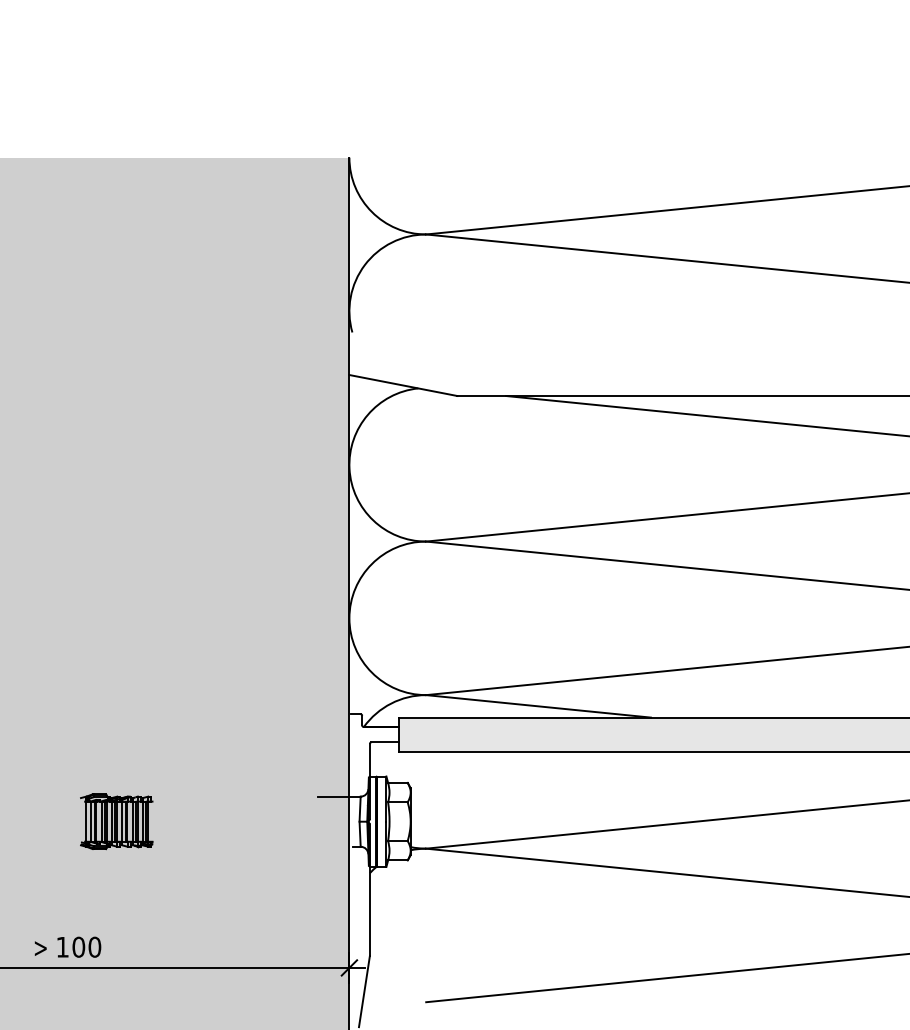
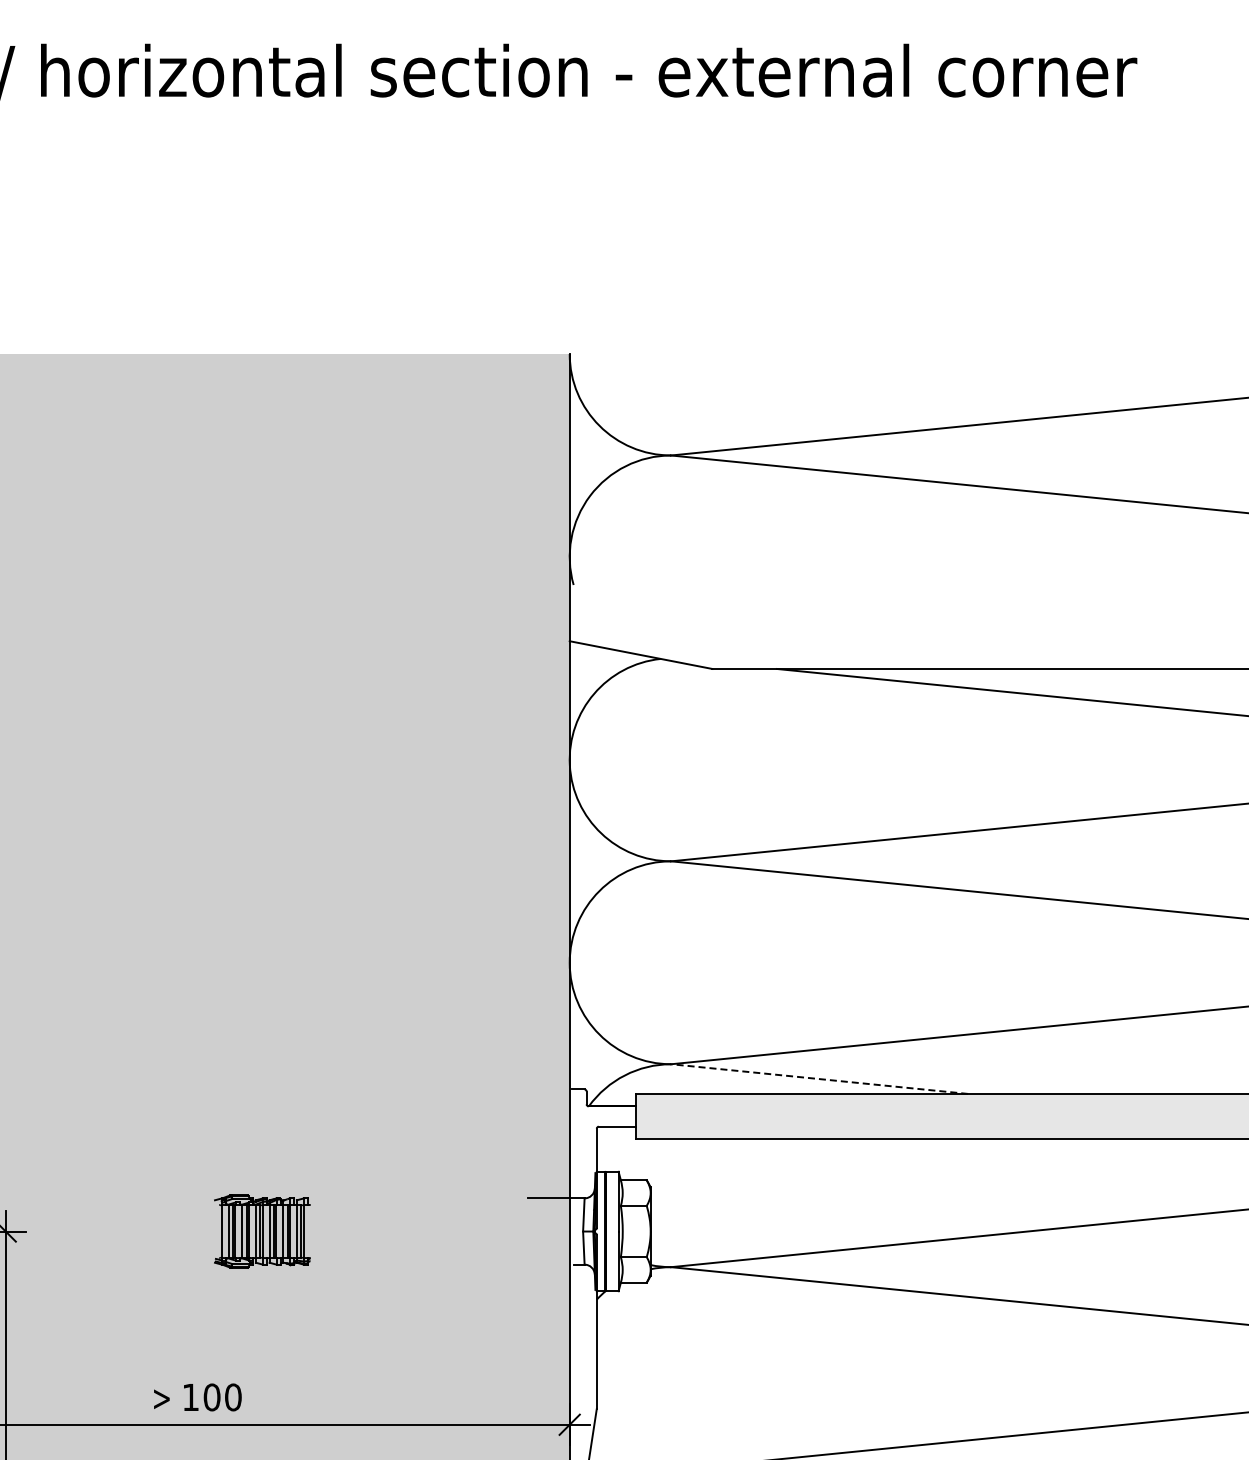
line: (538, 706) -> (819, 1079), solid -> dashed

